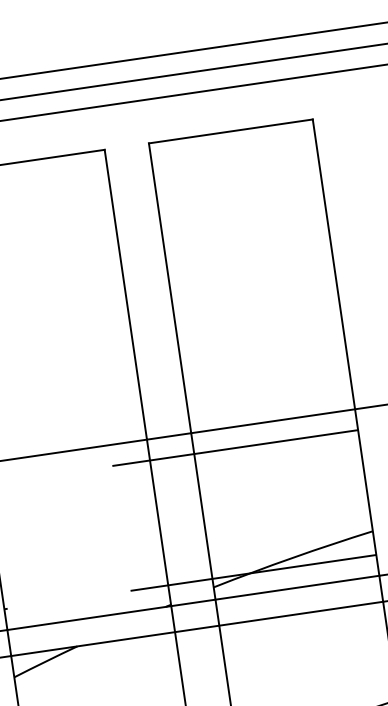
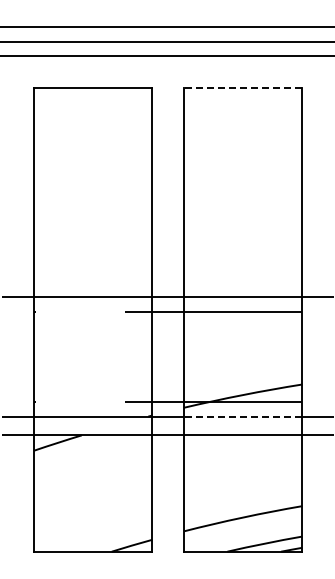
line: (229, 131) -> (242, 87), solid -> dashed
line: (296, 587) -> (242, 416), solid -> dashed

